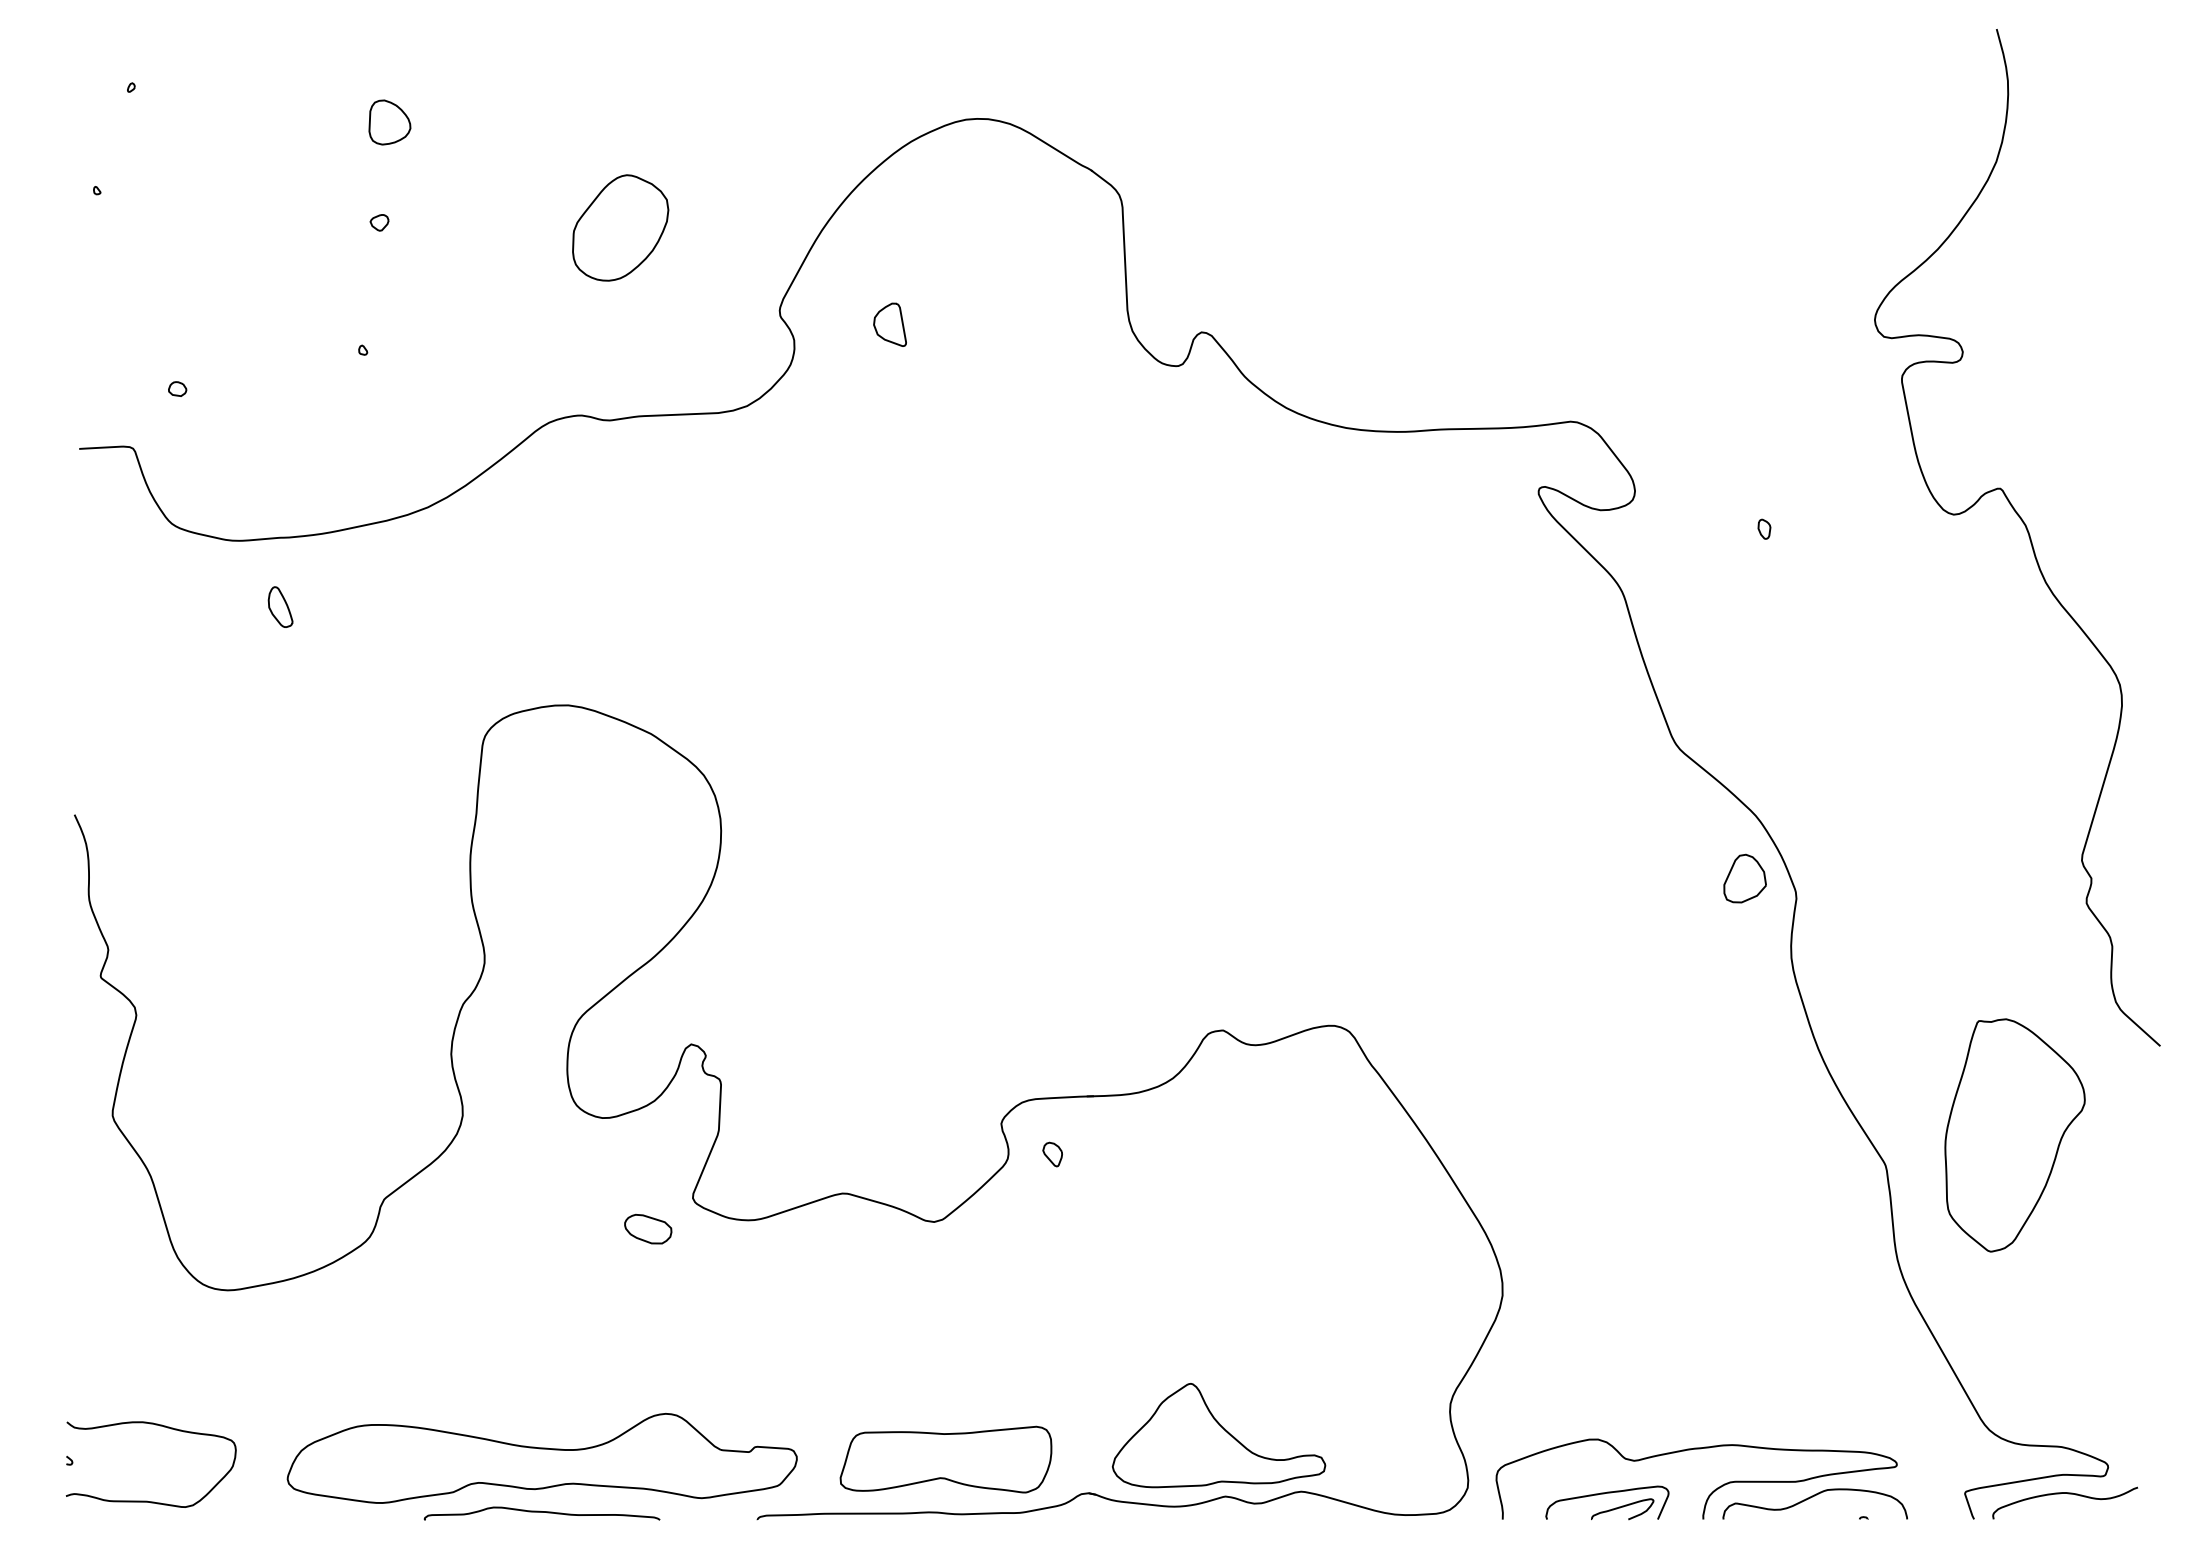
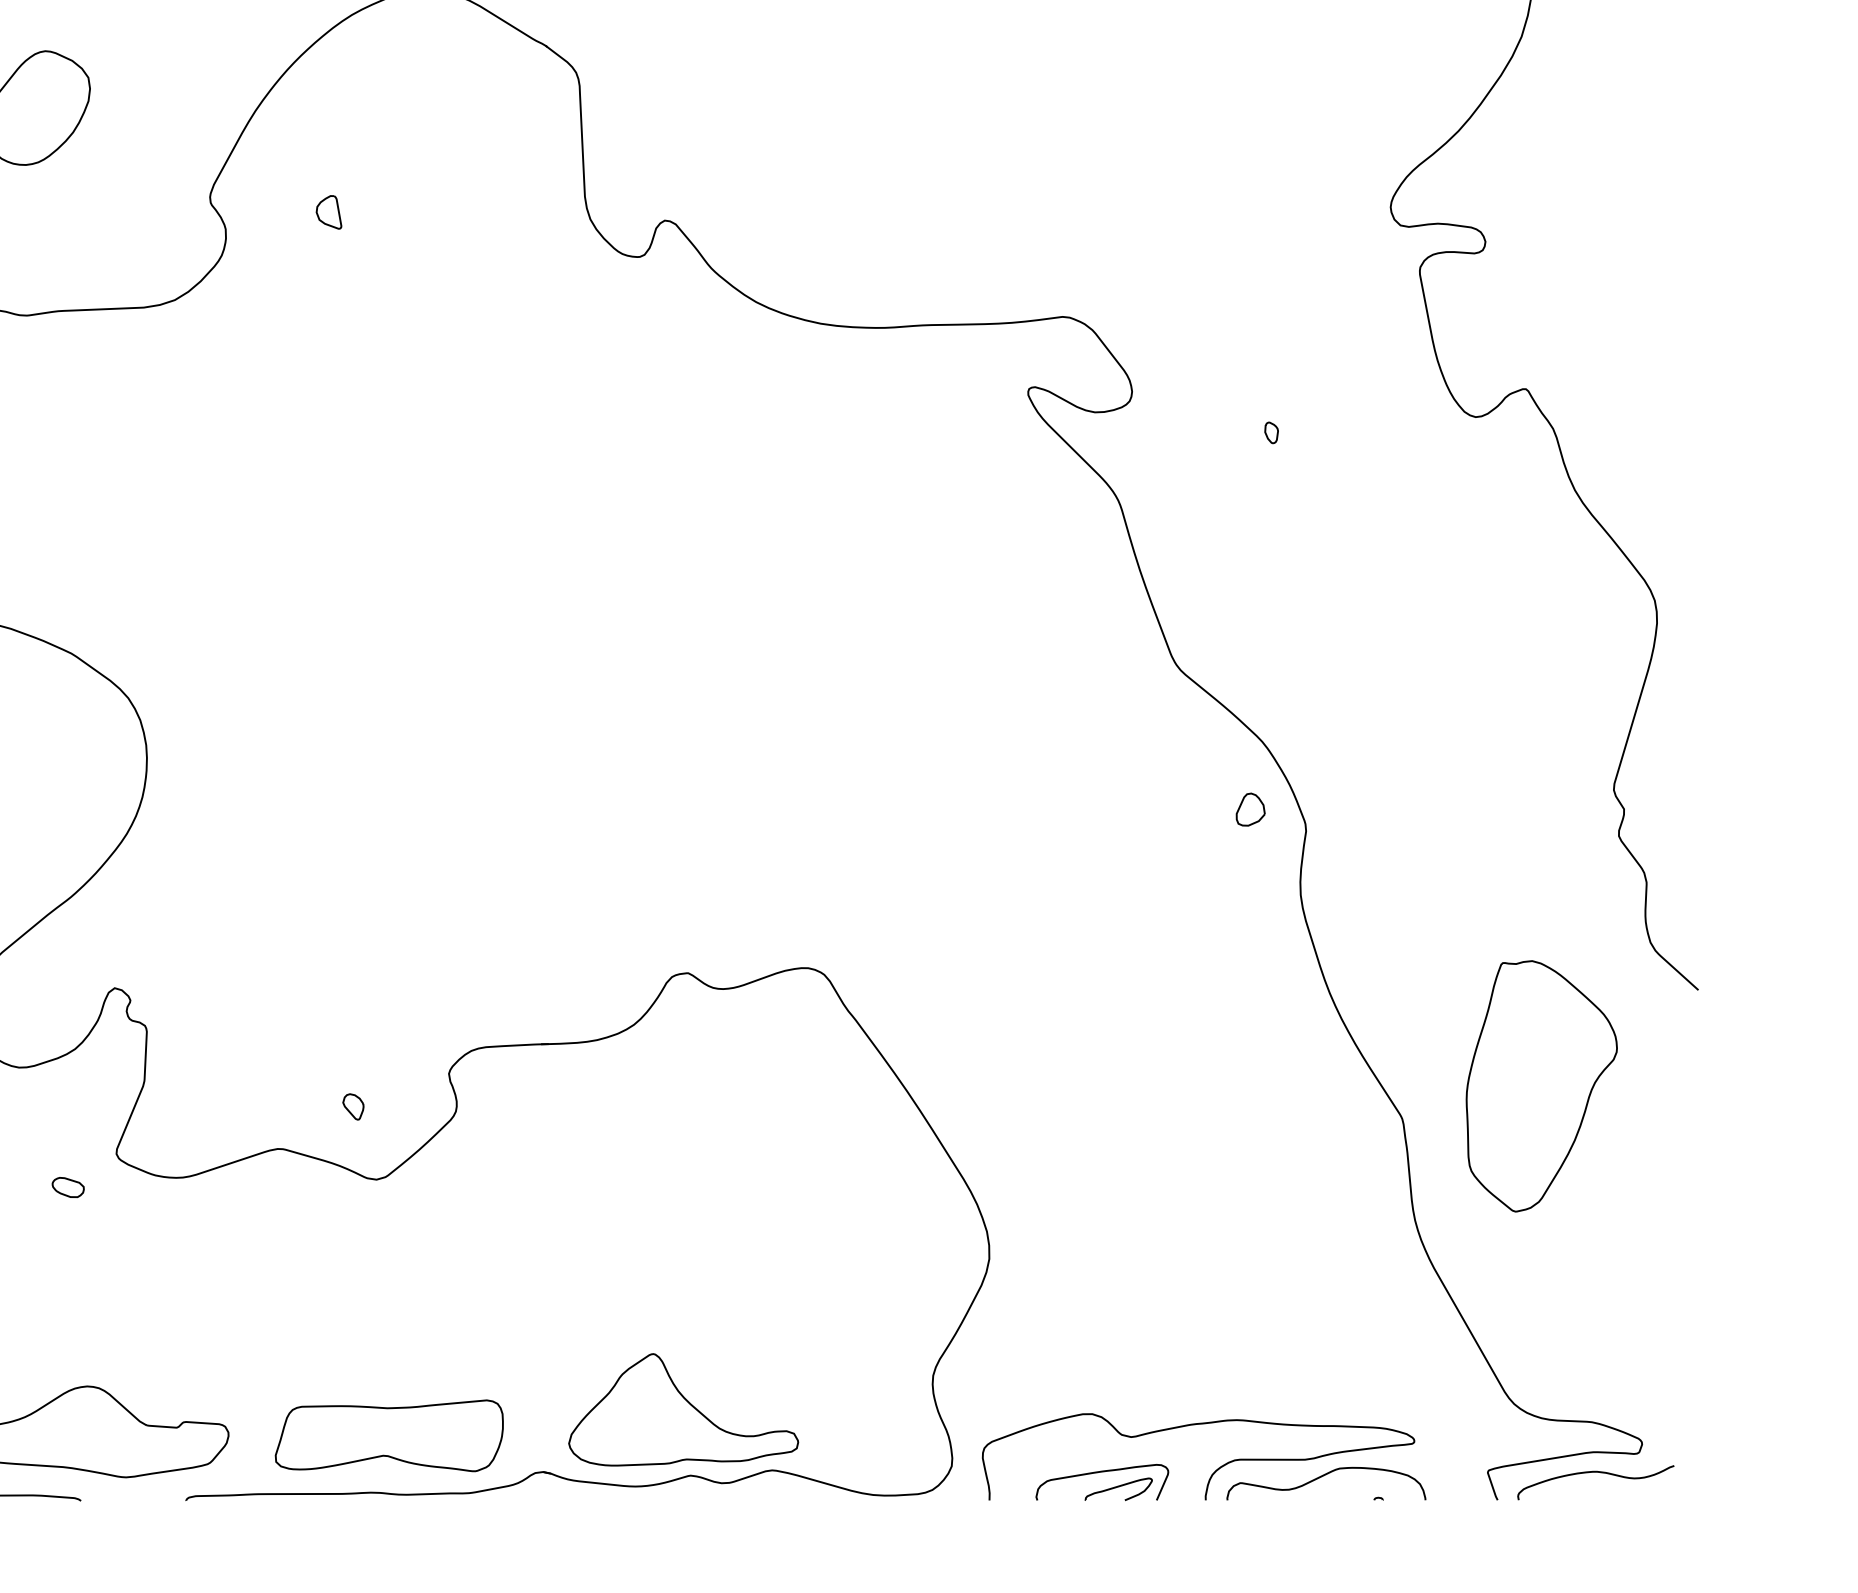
part: (889, 324) -> (328, 212), size x0.71
part: (1744, 878) -> (1250, 809), size x0.62
part: (1052, 1154) -> (353, 1106), moved
part: (647, 1229) -> (67, 1187), size x0.62

